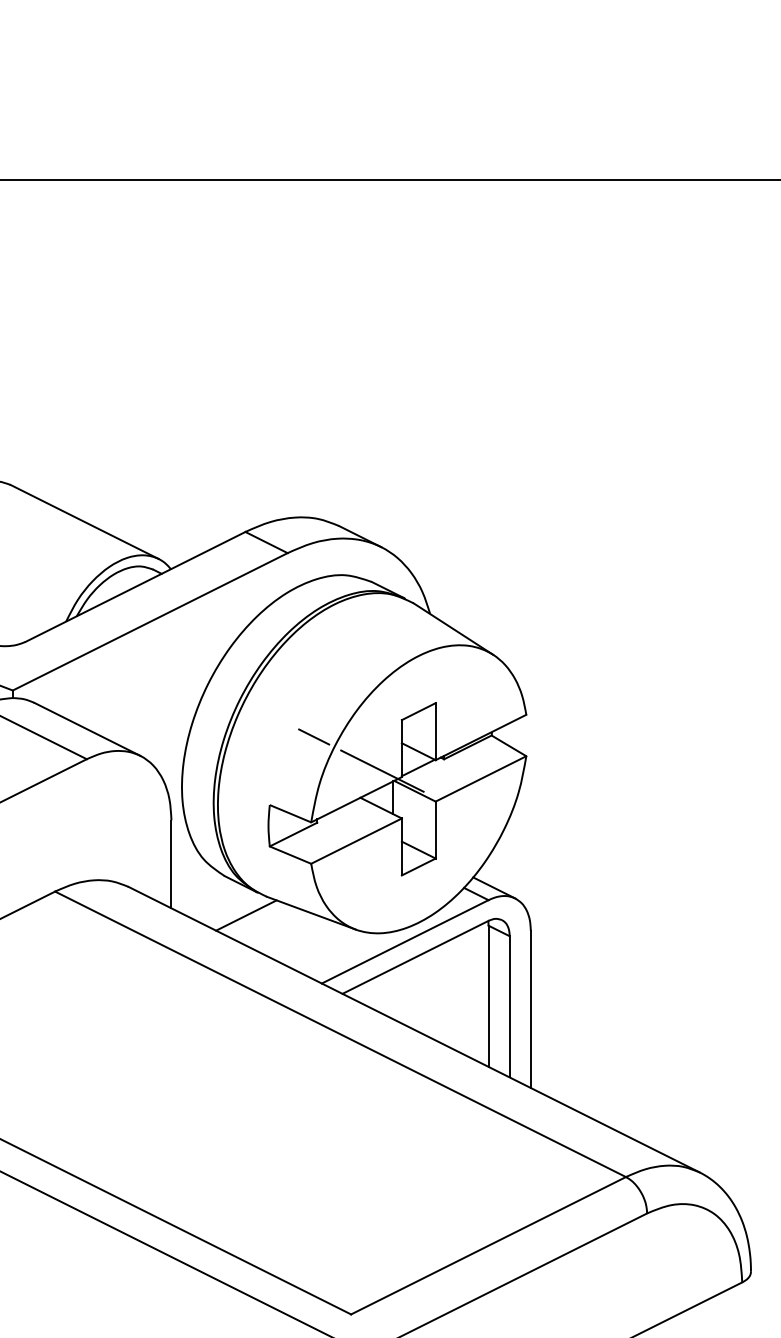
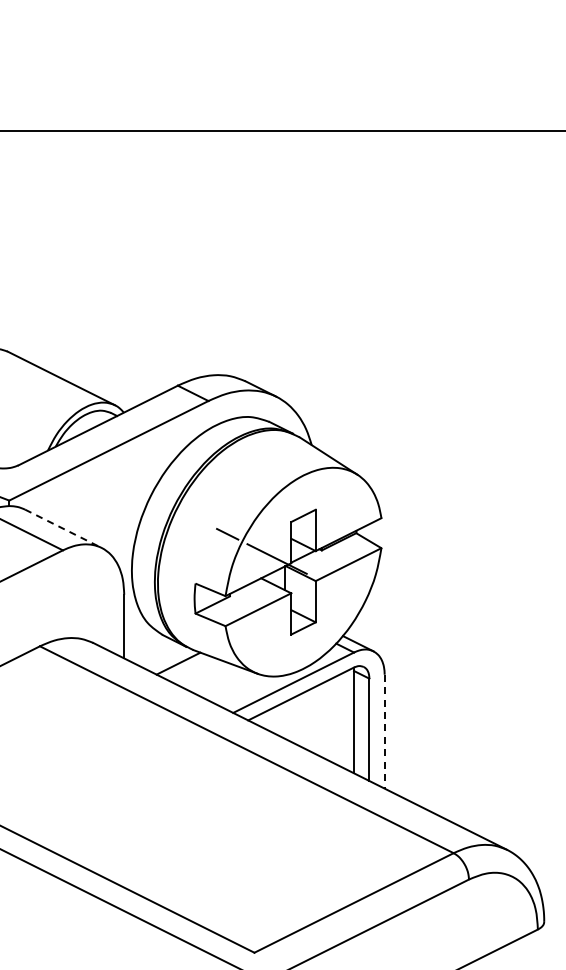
line: (87, 729) -> (63, 528), solid -> dashed
line: (530, 1009) -> (384, 731), solid -> dashed

